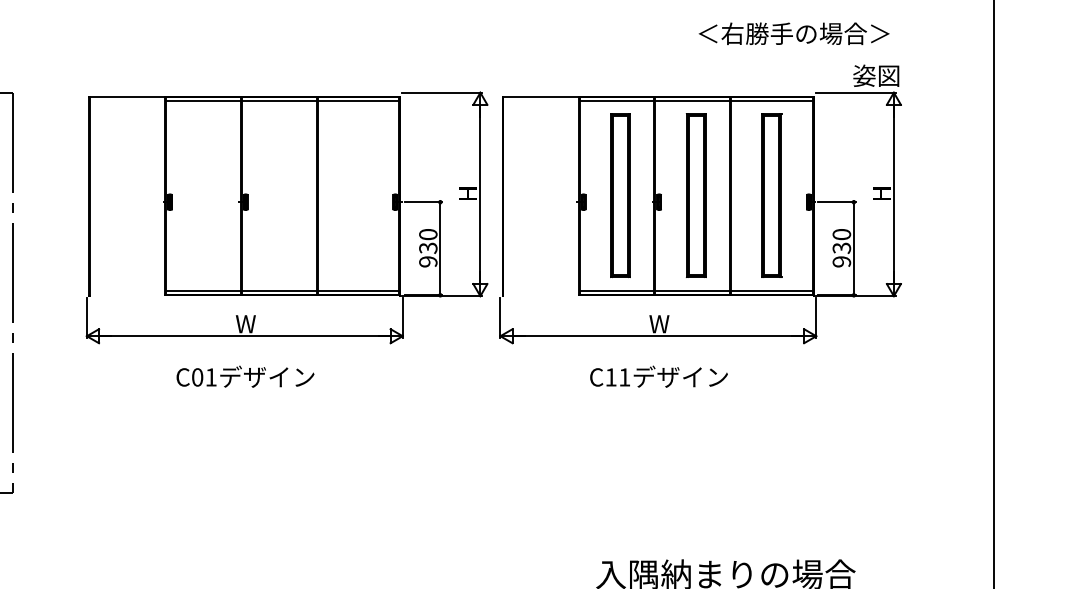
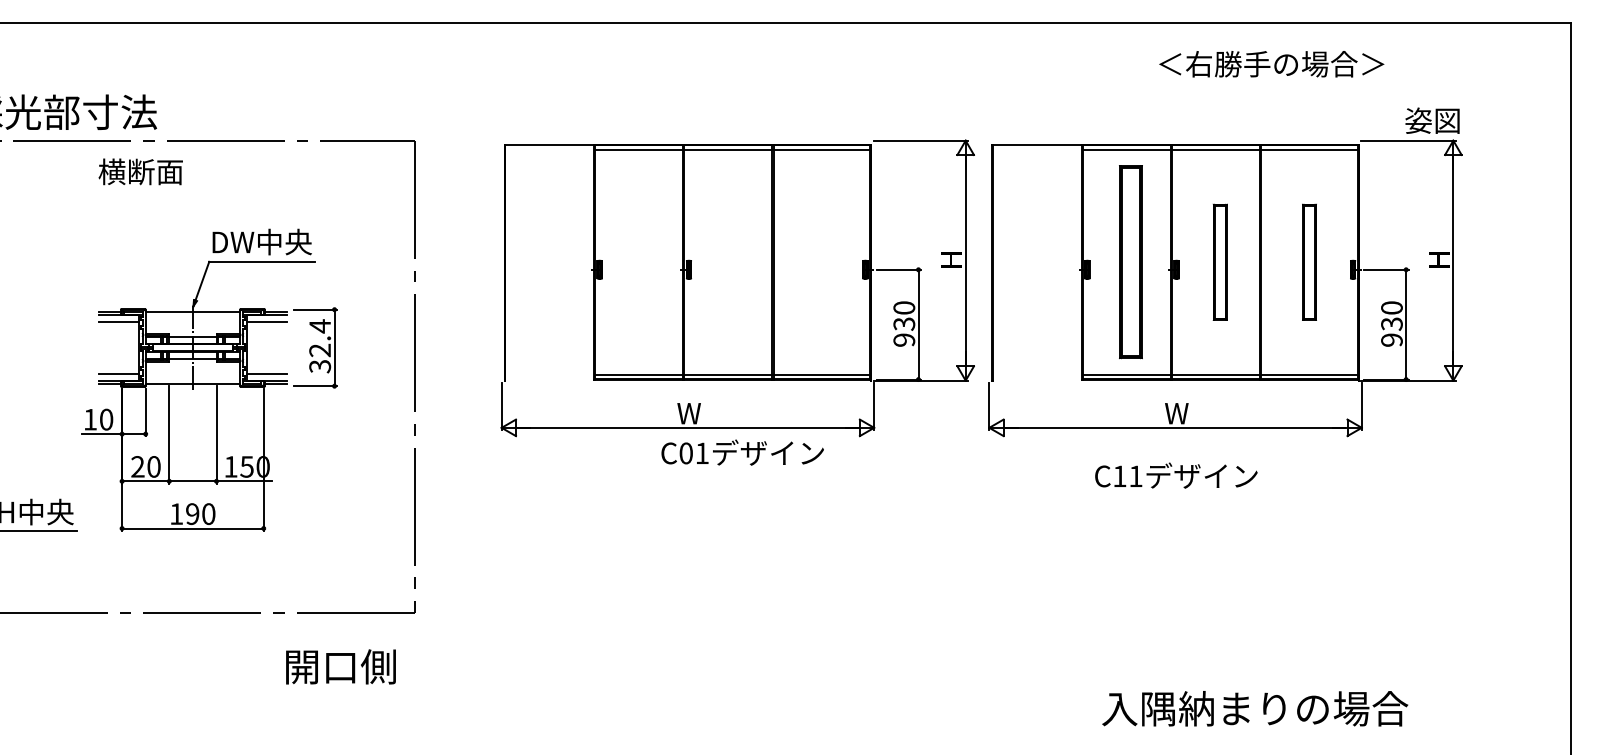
text: (793, 34) -> (1271, 64), moved
part: (696, 196) -> (1220, 262), size x0.6
part: (771, 196) -> (1309, 262), size x0.6
text: (245, 376) -> (742, 452), moved

